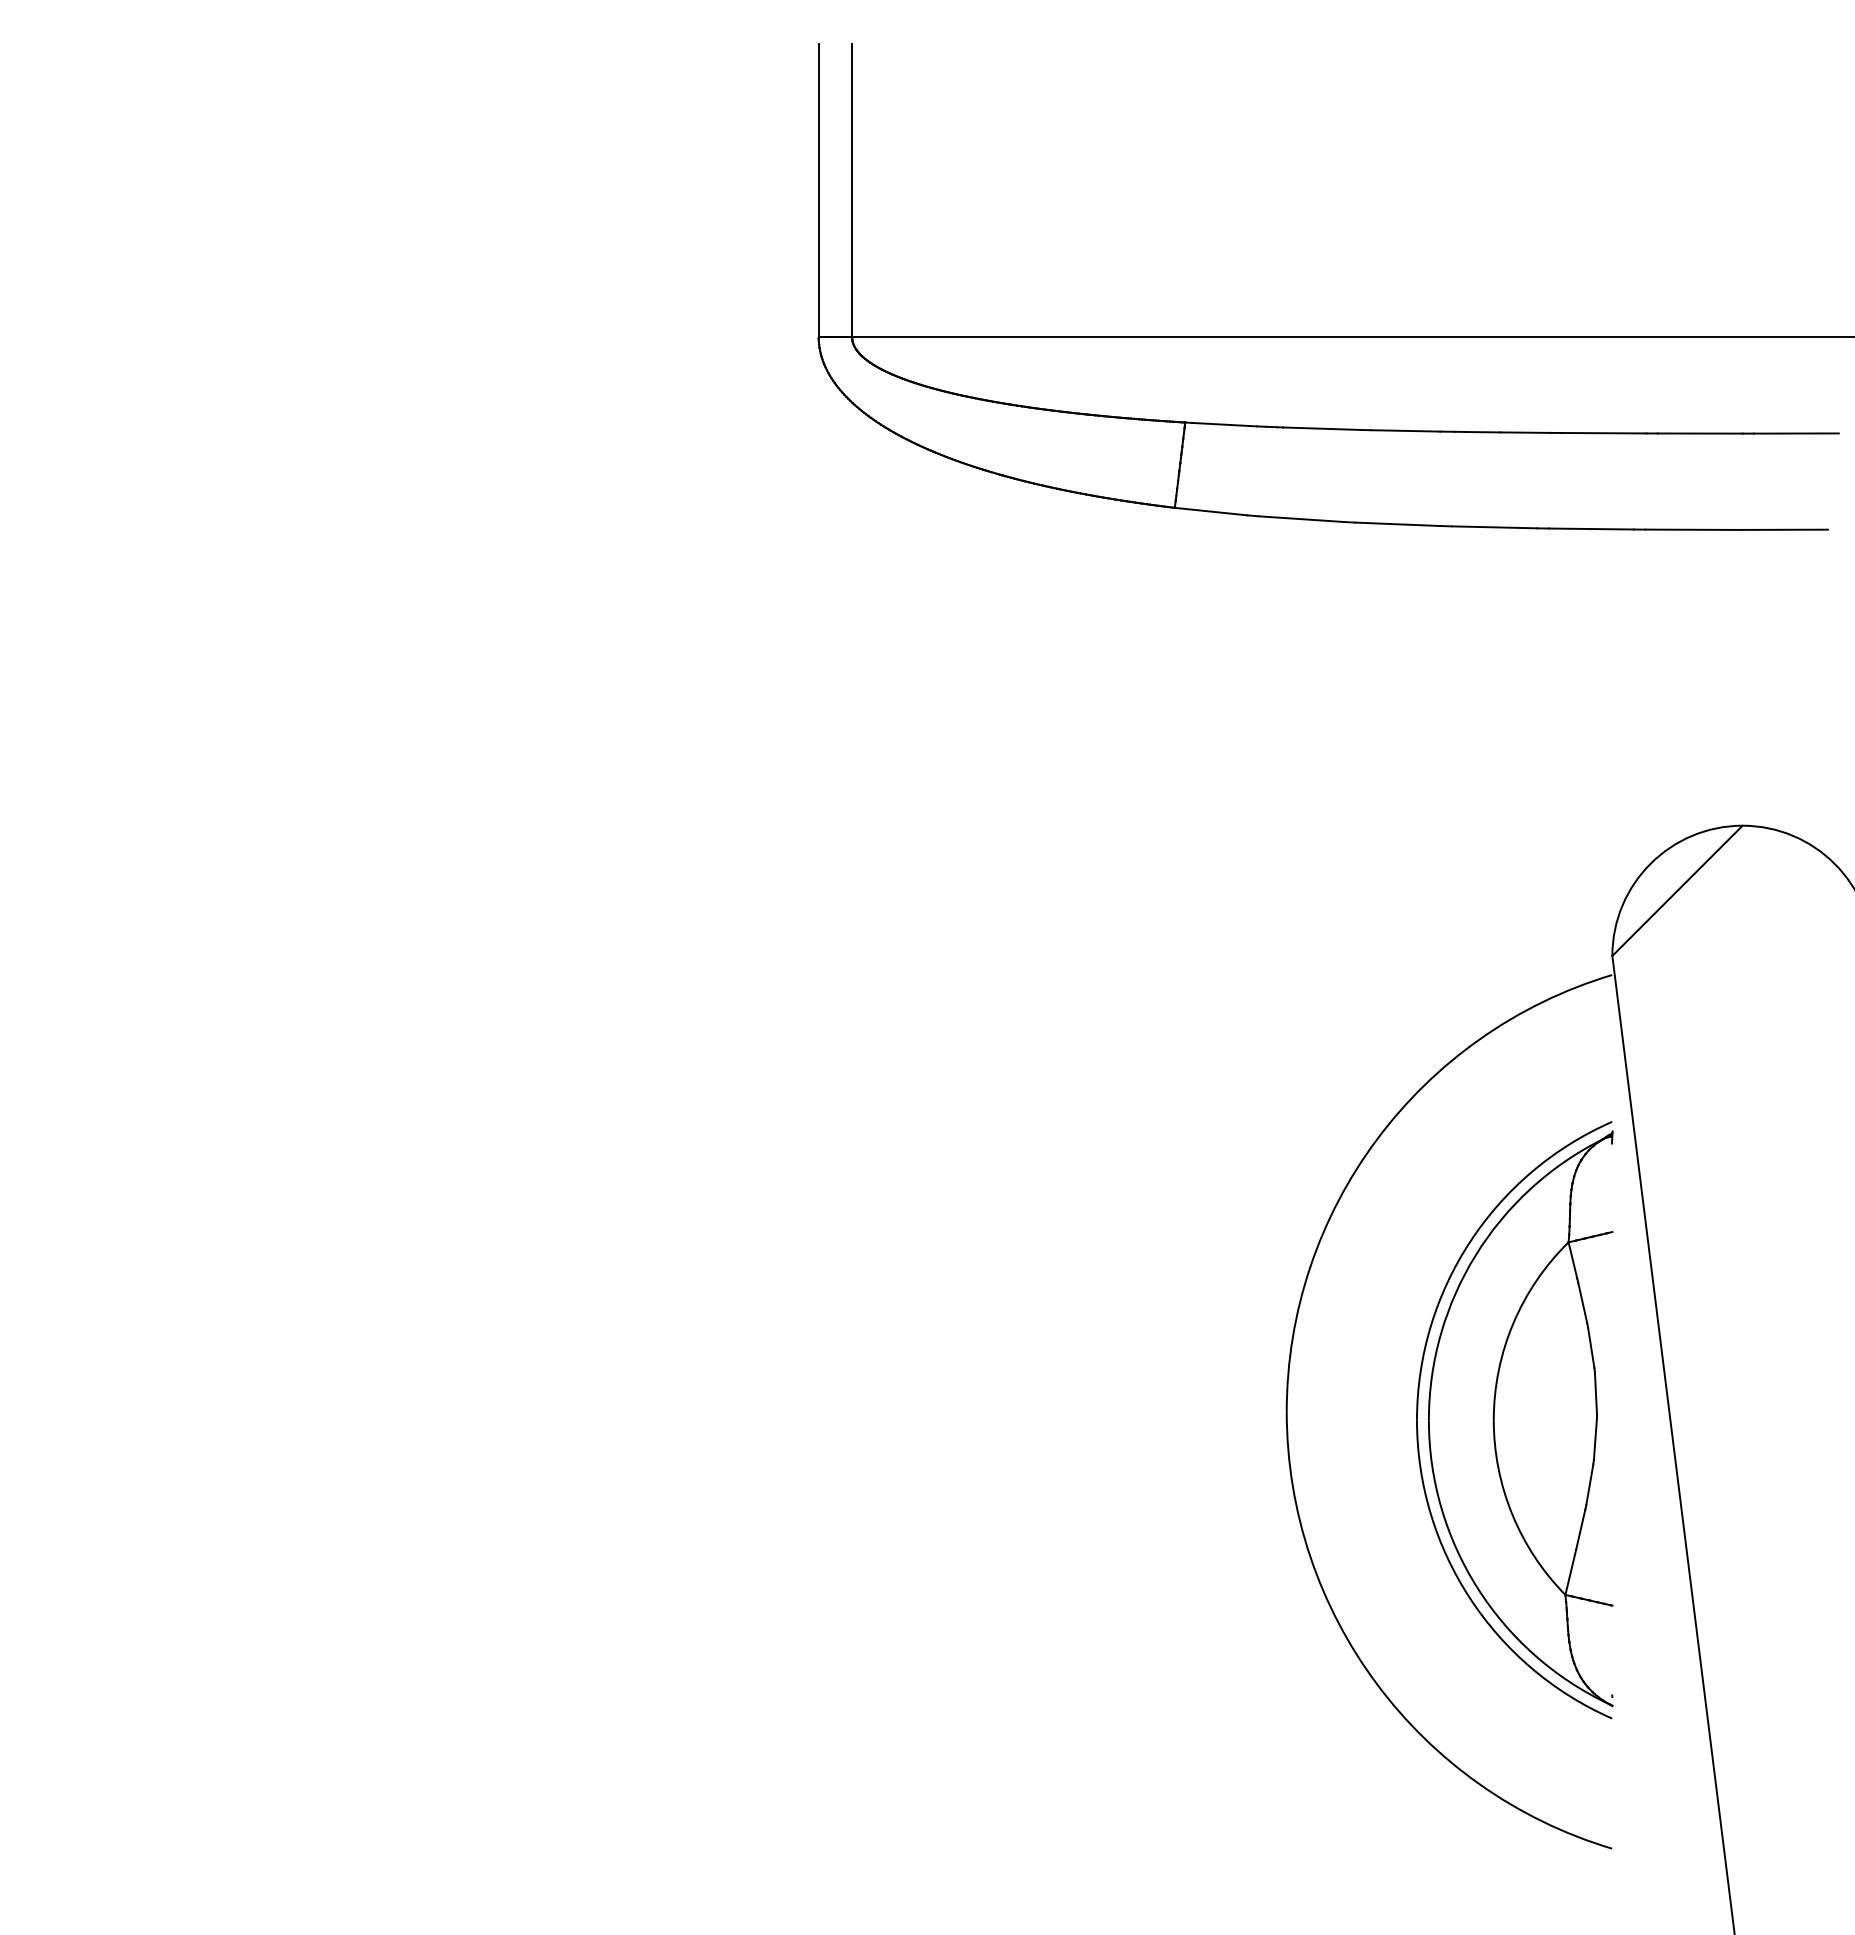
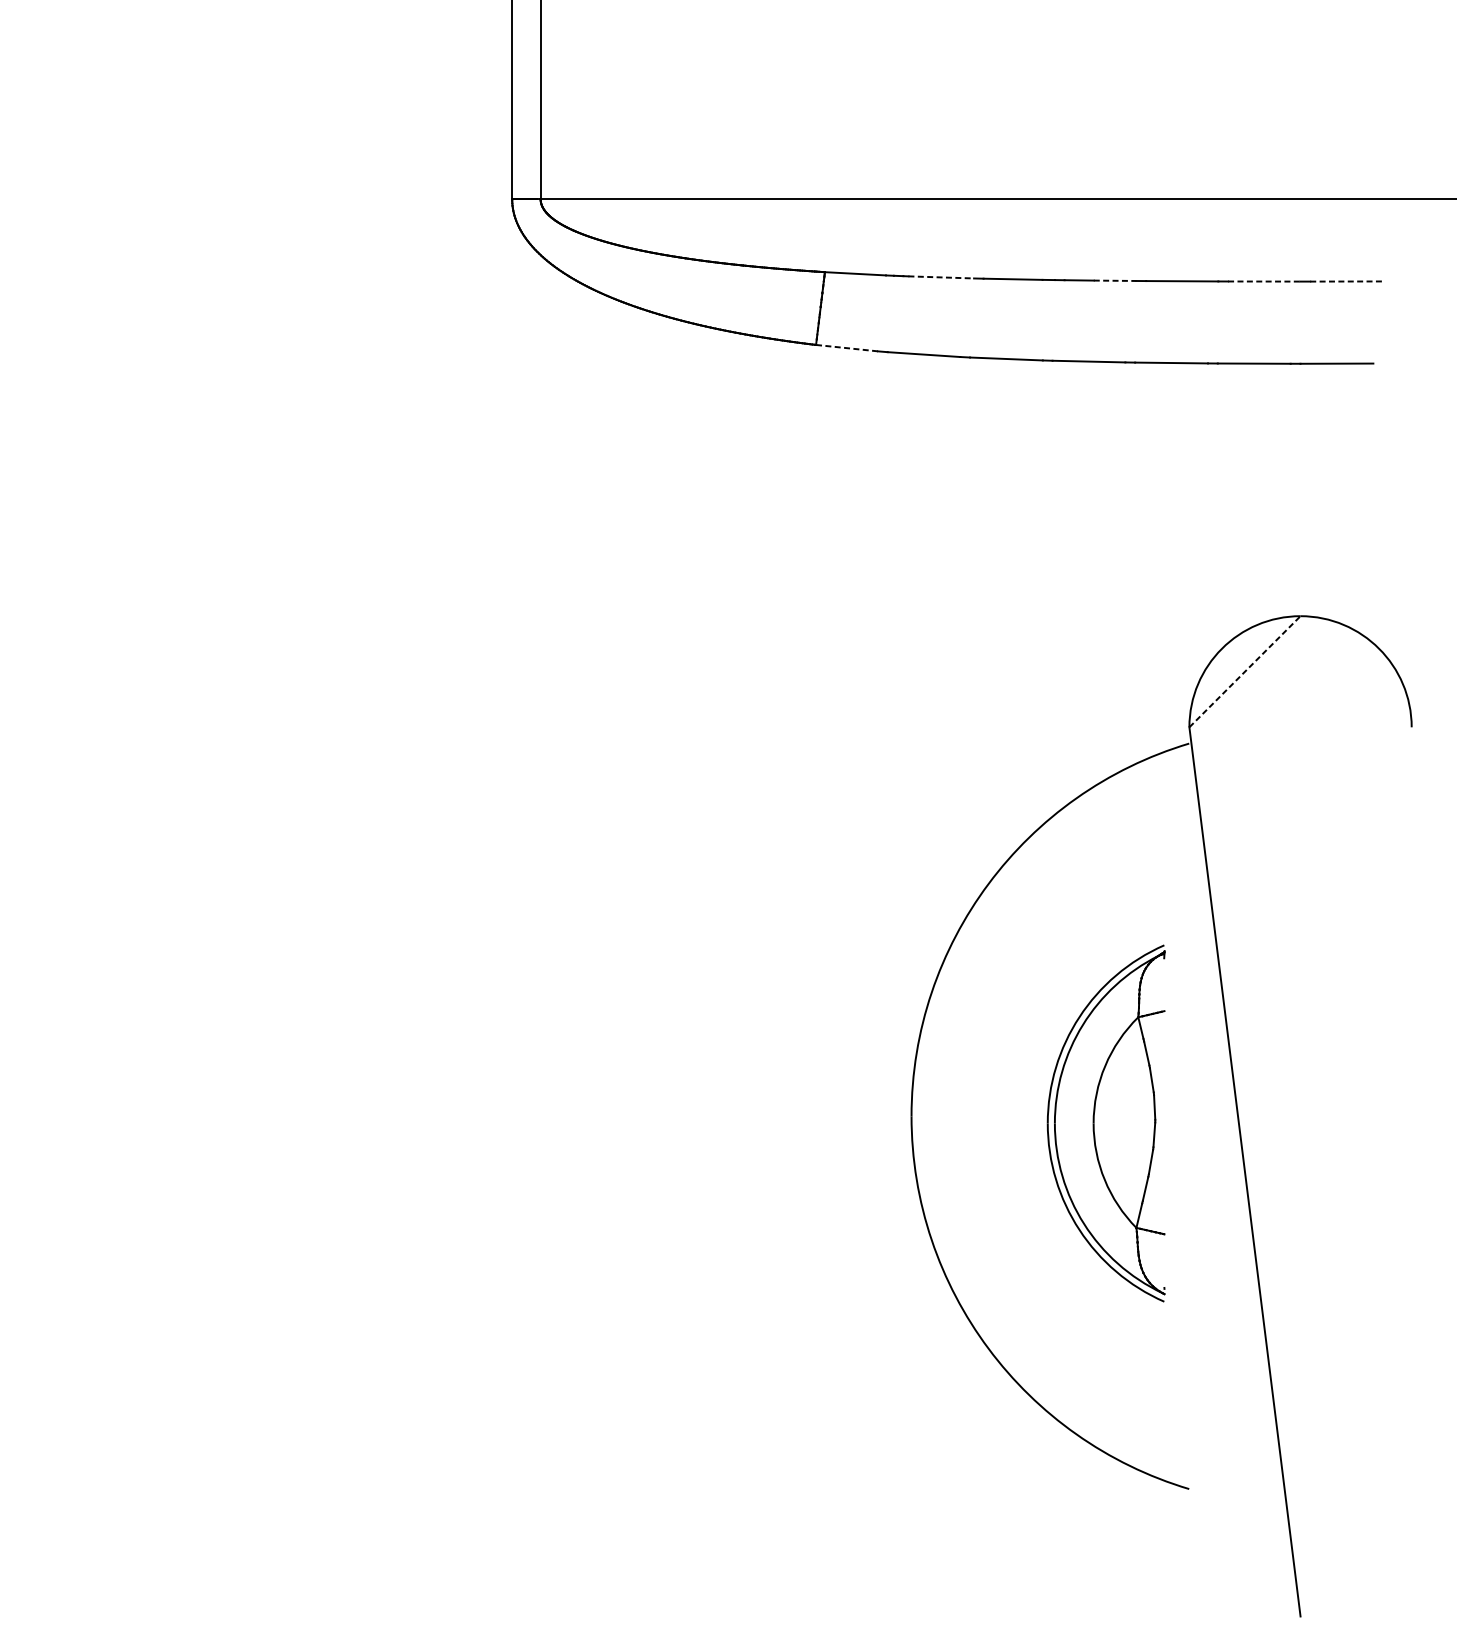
line: (1322, 428) -> (942, 277), solid -> dashed
line: (1525, 432) -> (1115, 280), solid -> dashed
line: (1700, 433) -> (1264, 281), solid -> dashed
line: (1796, 433) -> (1346, 281), solid -> dashed
line: (1210, 511) -> (846, 348), solid -> dashed
line: (1677, 890) -> (1244, 671), solid -> dashed
part: (1514, 1420) -> (1105, 1123), size x0.7

